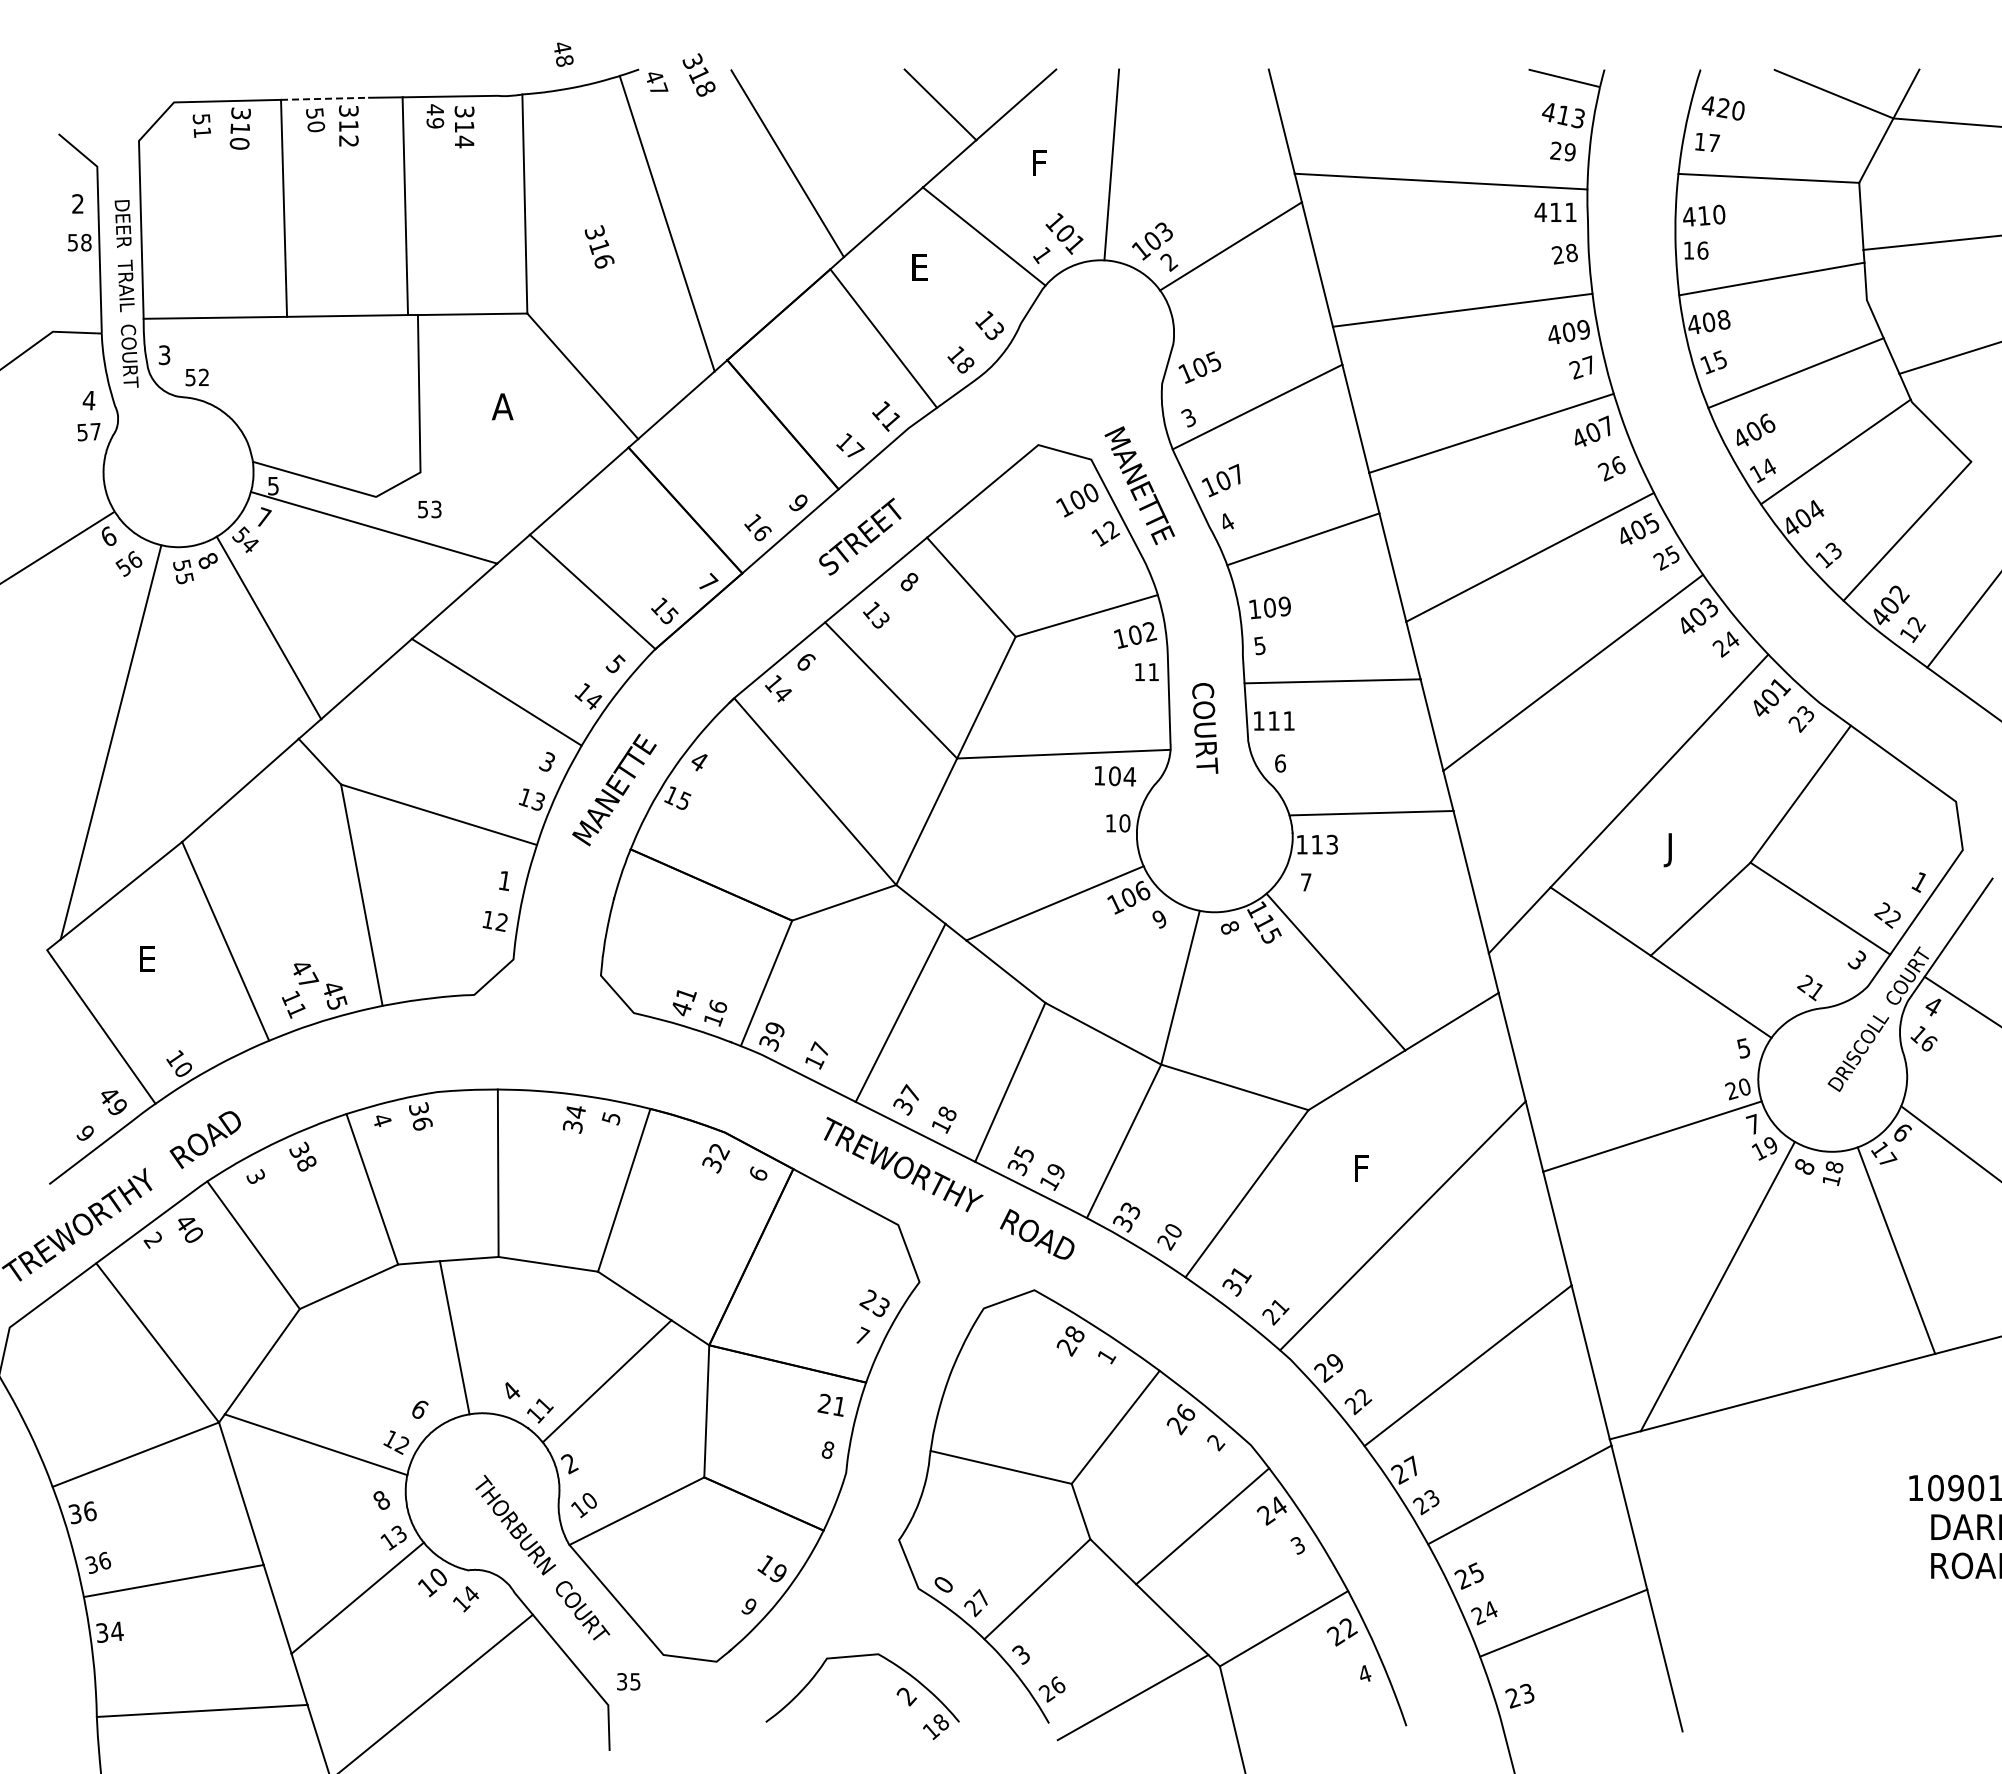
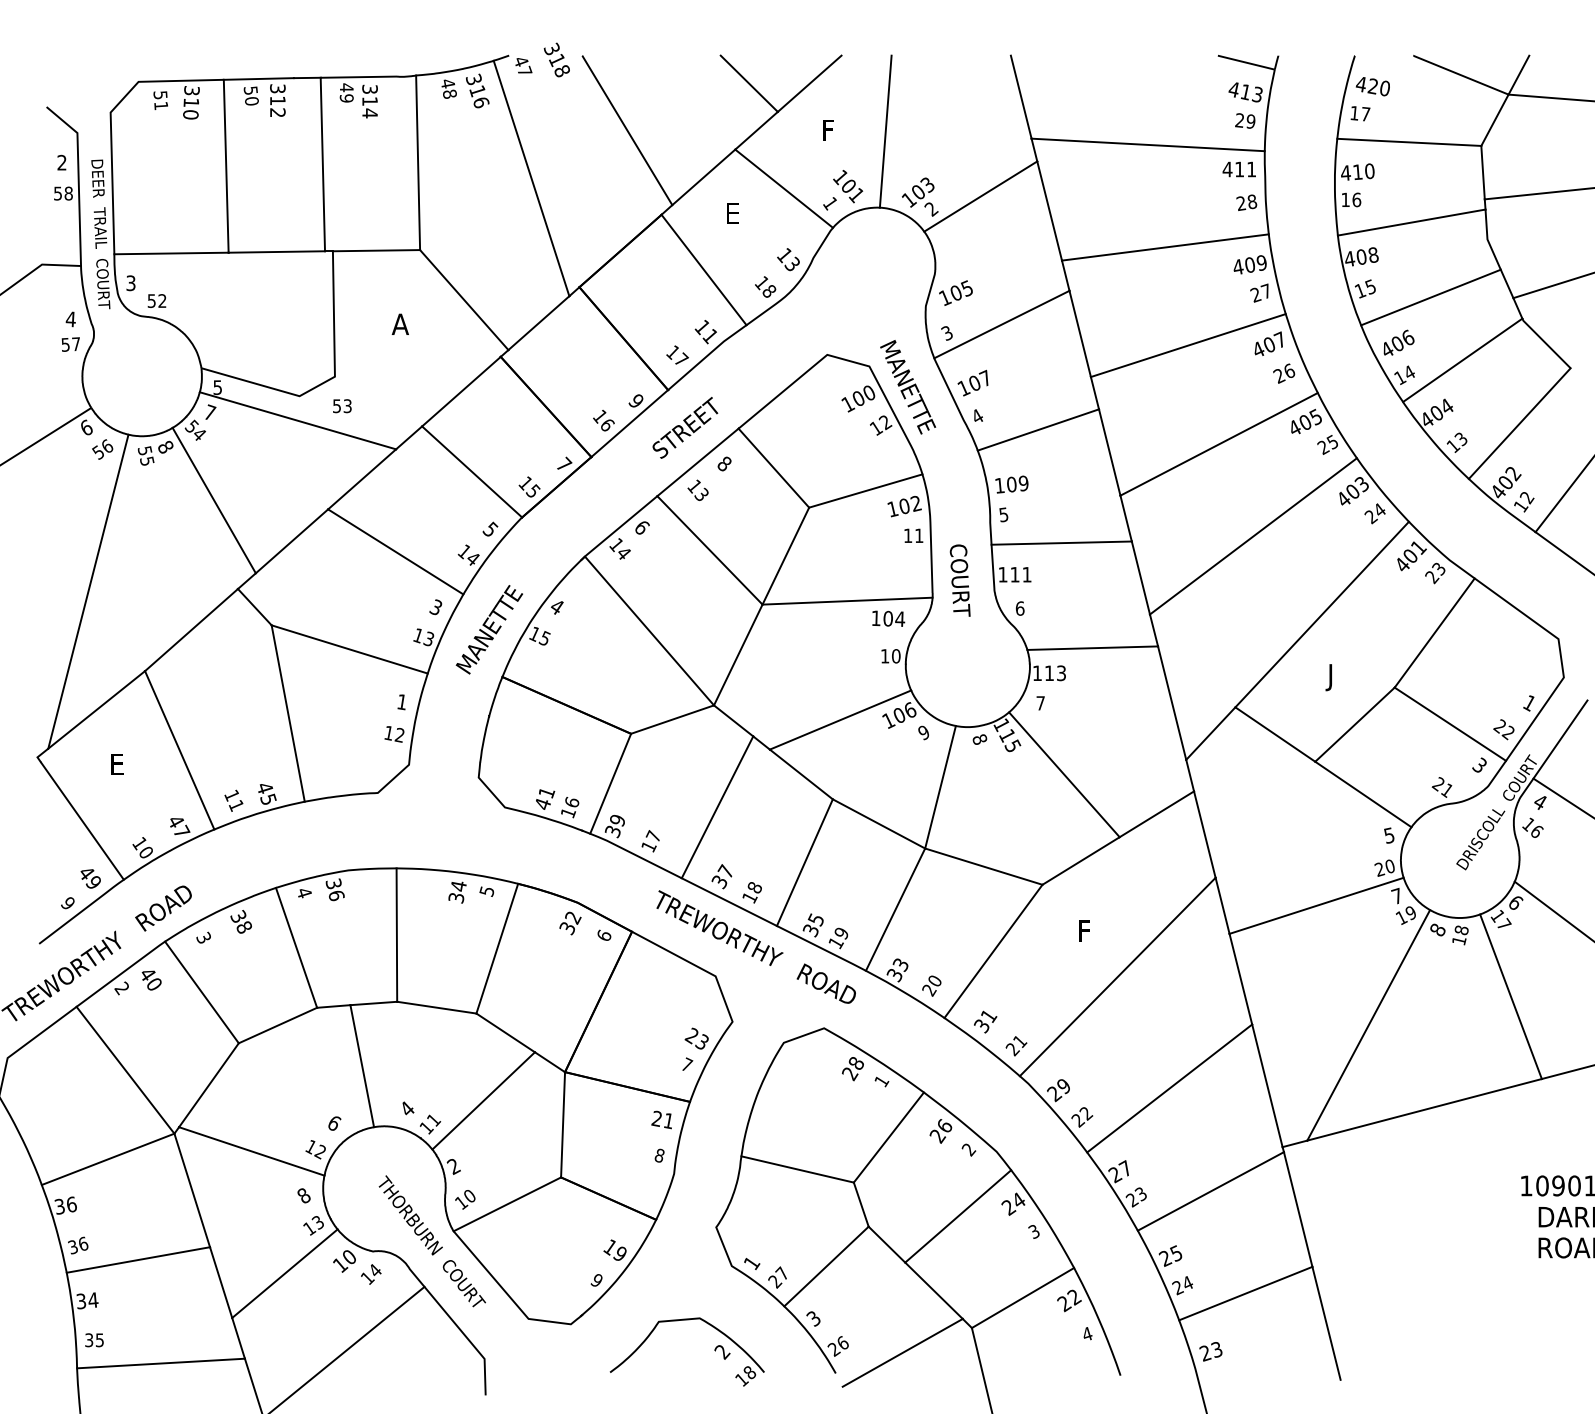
text: (563, 54) -> (448, 89), moved
line: (325, 98) -> (259, 78), dashed -> solid
text: (599, 246) -> (477, 90), moved
text: (306, 973) -> (180, 826), moved
text: (944, 1585) -> (752, 1263), 0 -> 1
text: (628, 1681) -> (94, 1340), moved

